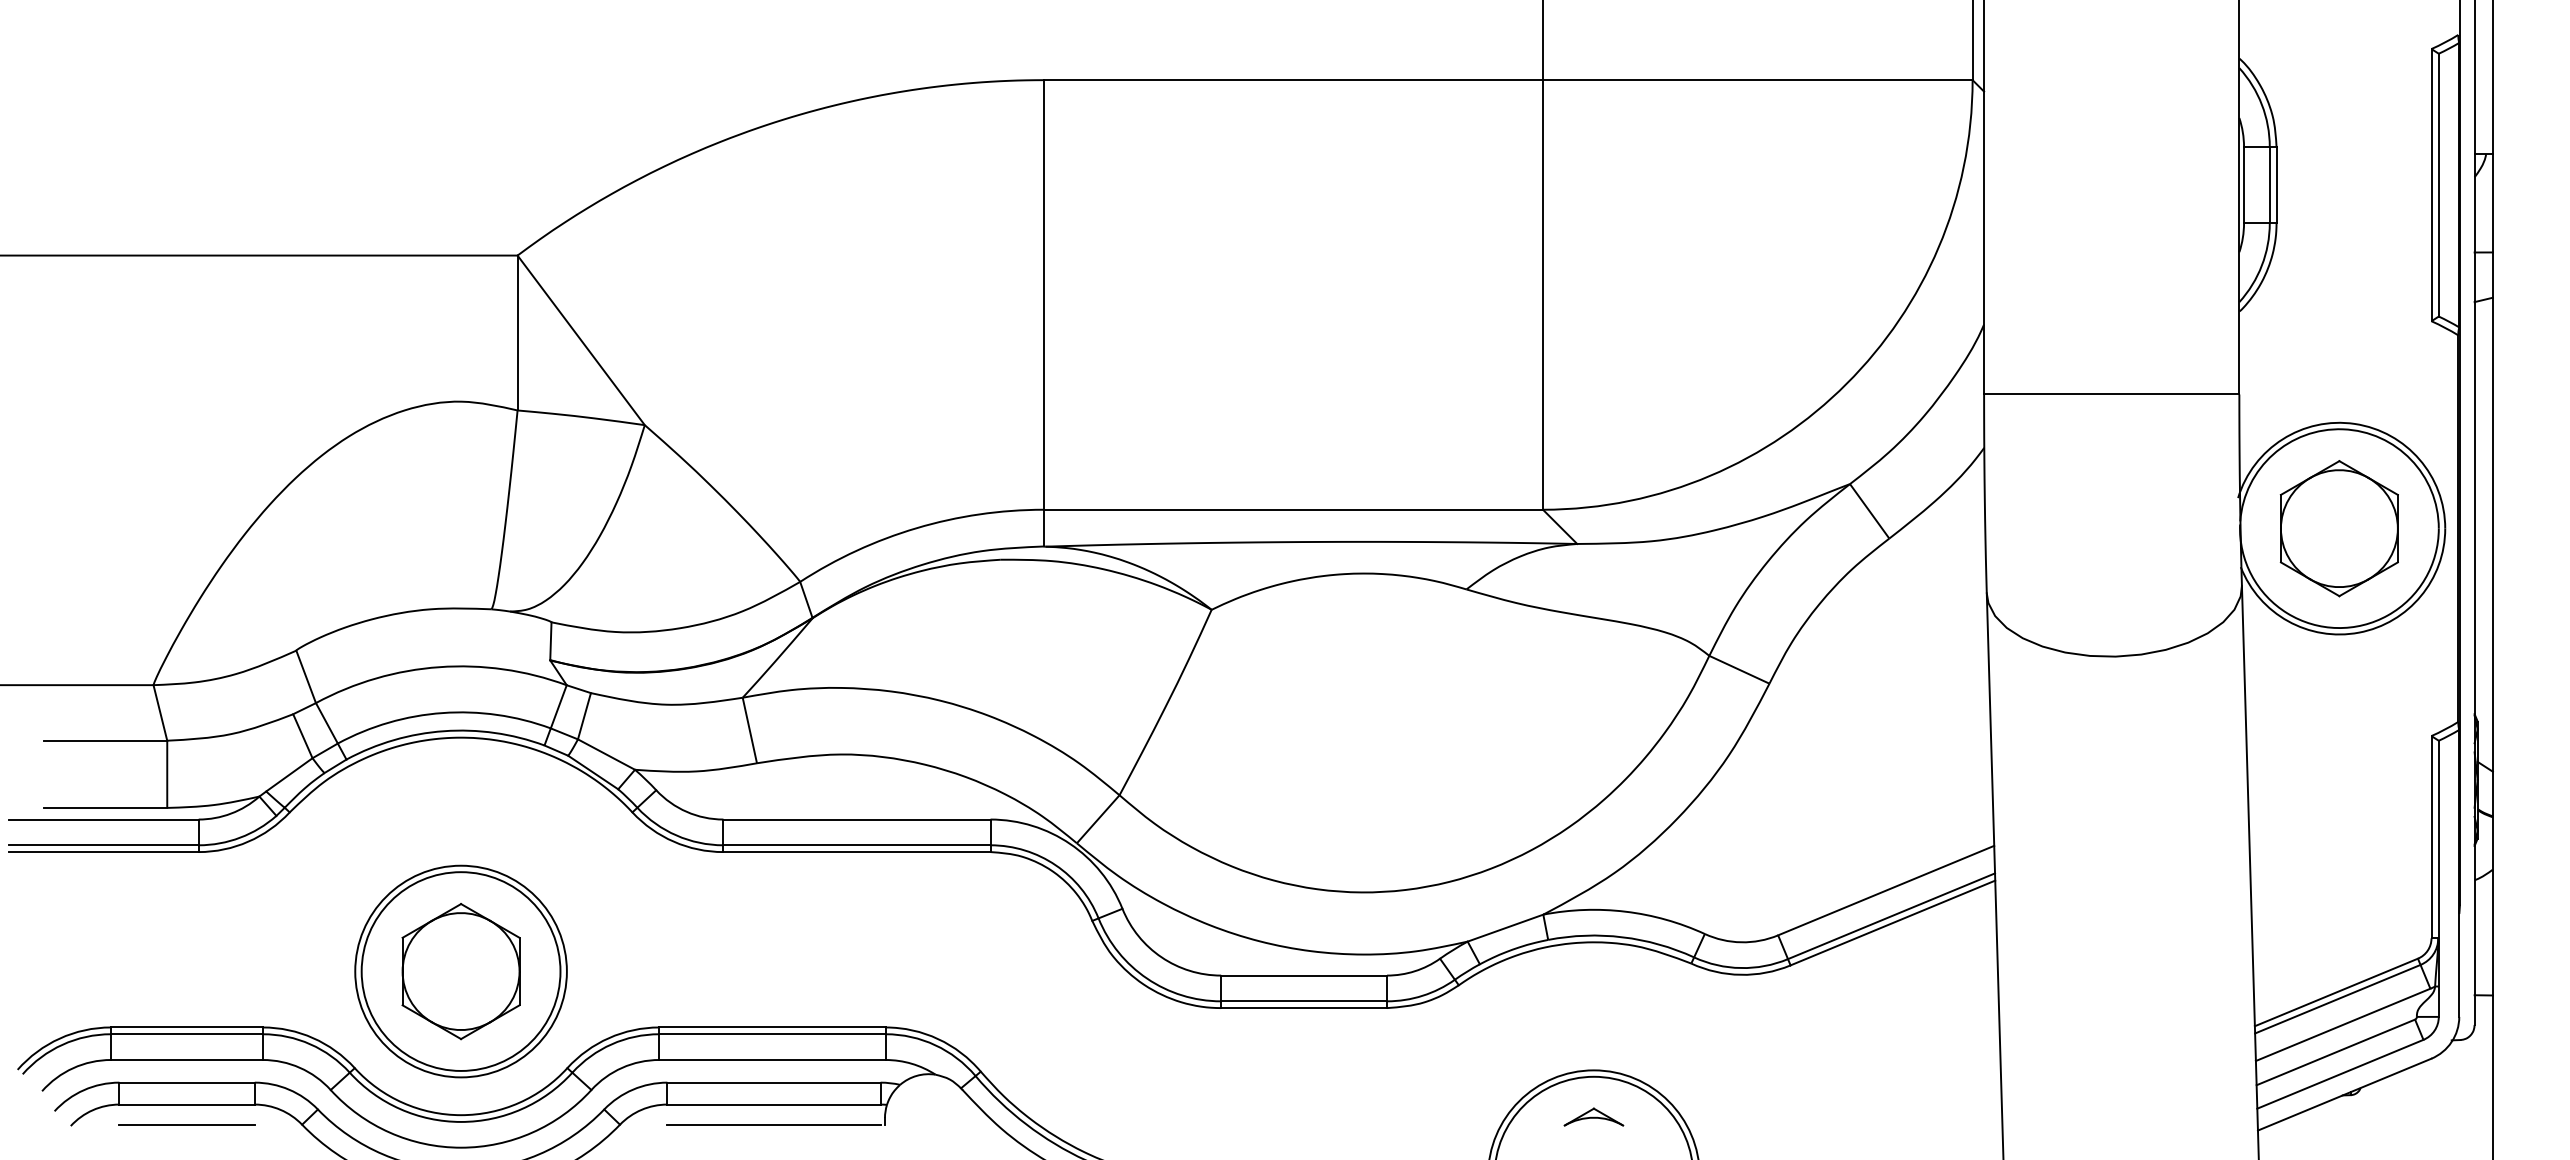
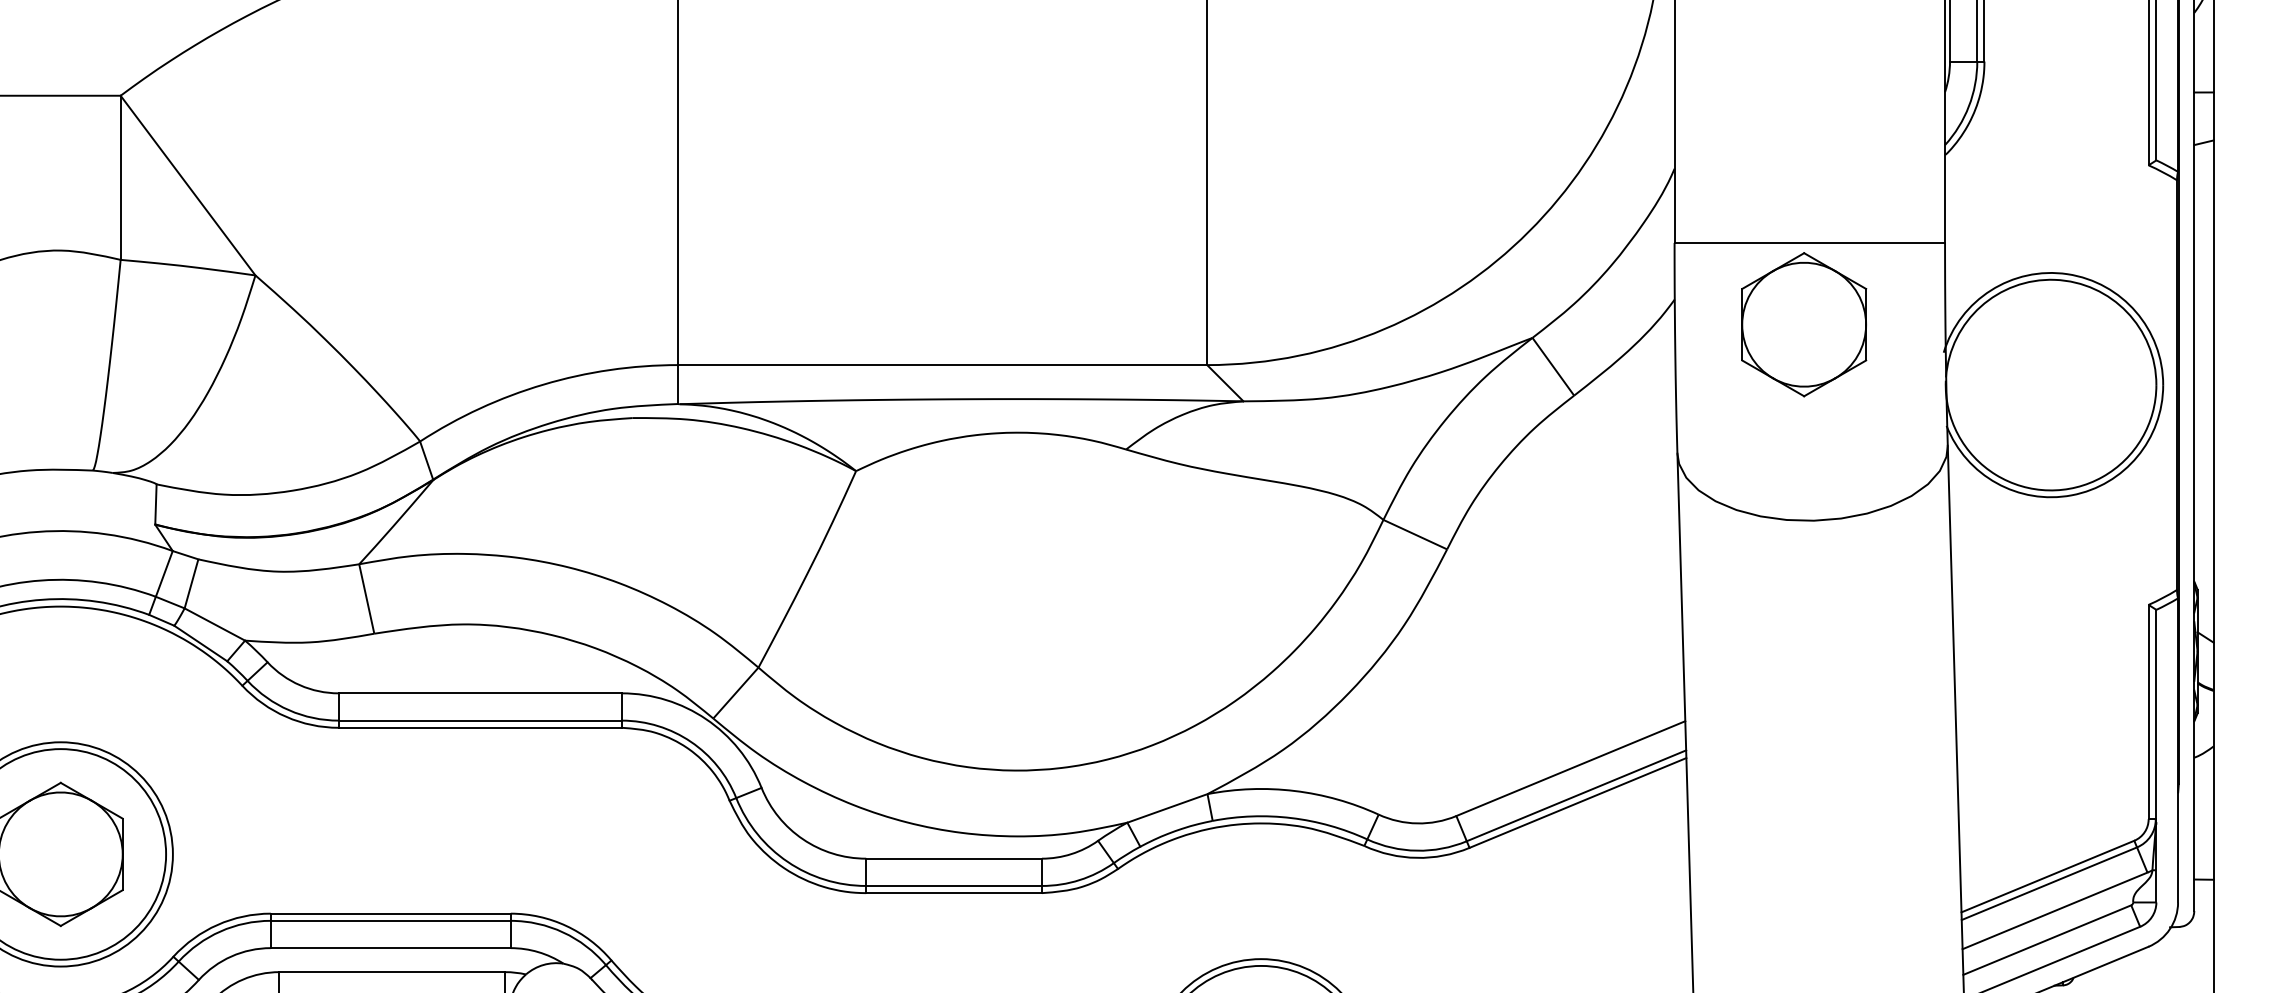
part: (2338, 528) -> (1803, 324), moved

